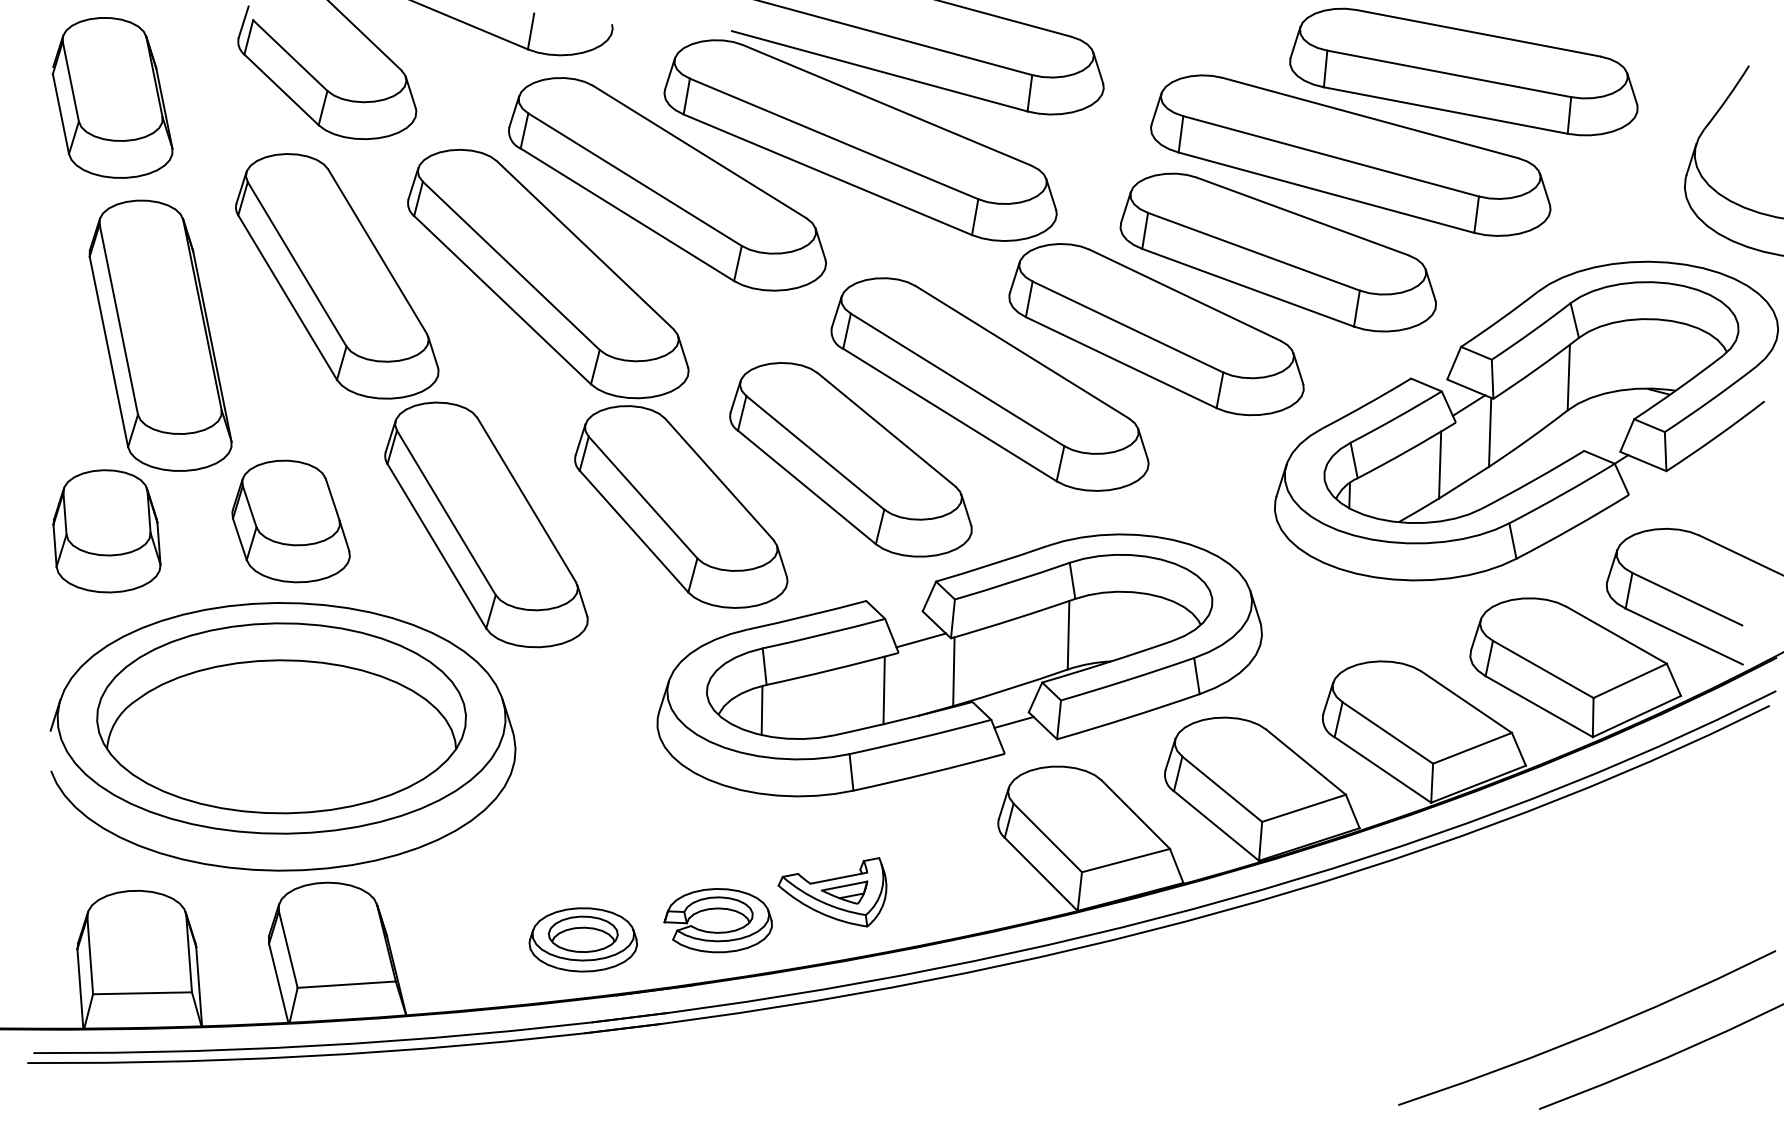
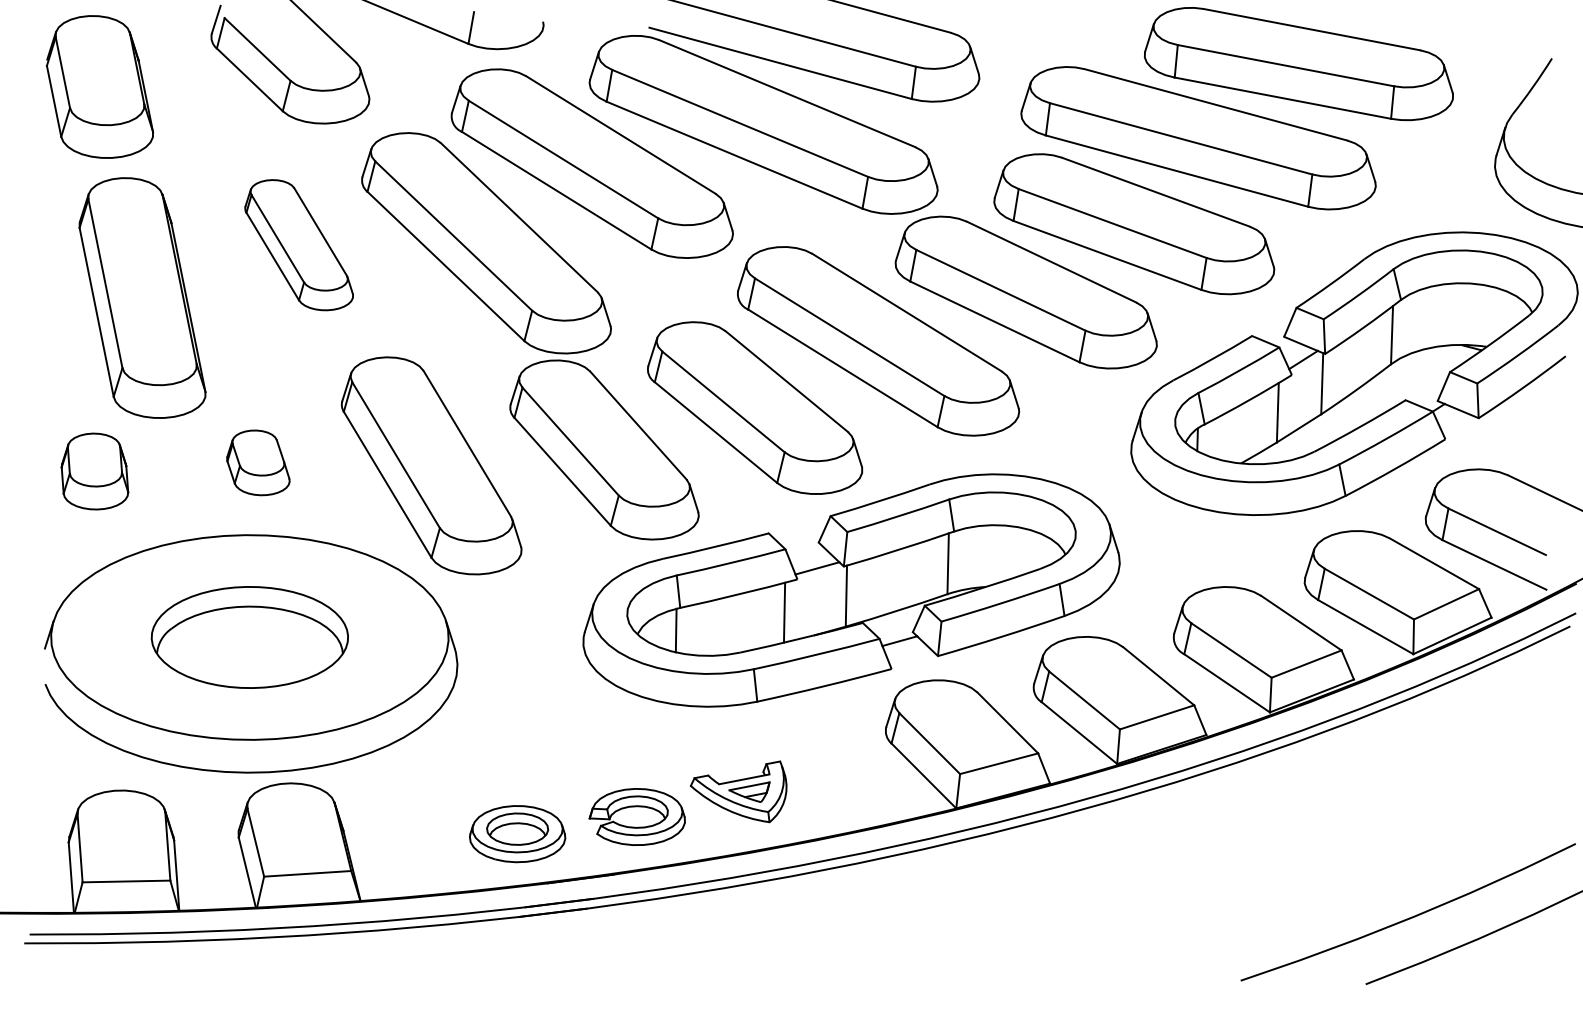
part: (336, 275) -> (298, 244), size x0.6
part: (291, 521) -> (258, 462), size x0.6
part: (106, 531) -> (94, 471), size x0.7
part: (281, 718) -> (249, 637), size x0.6

